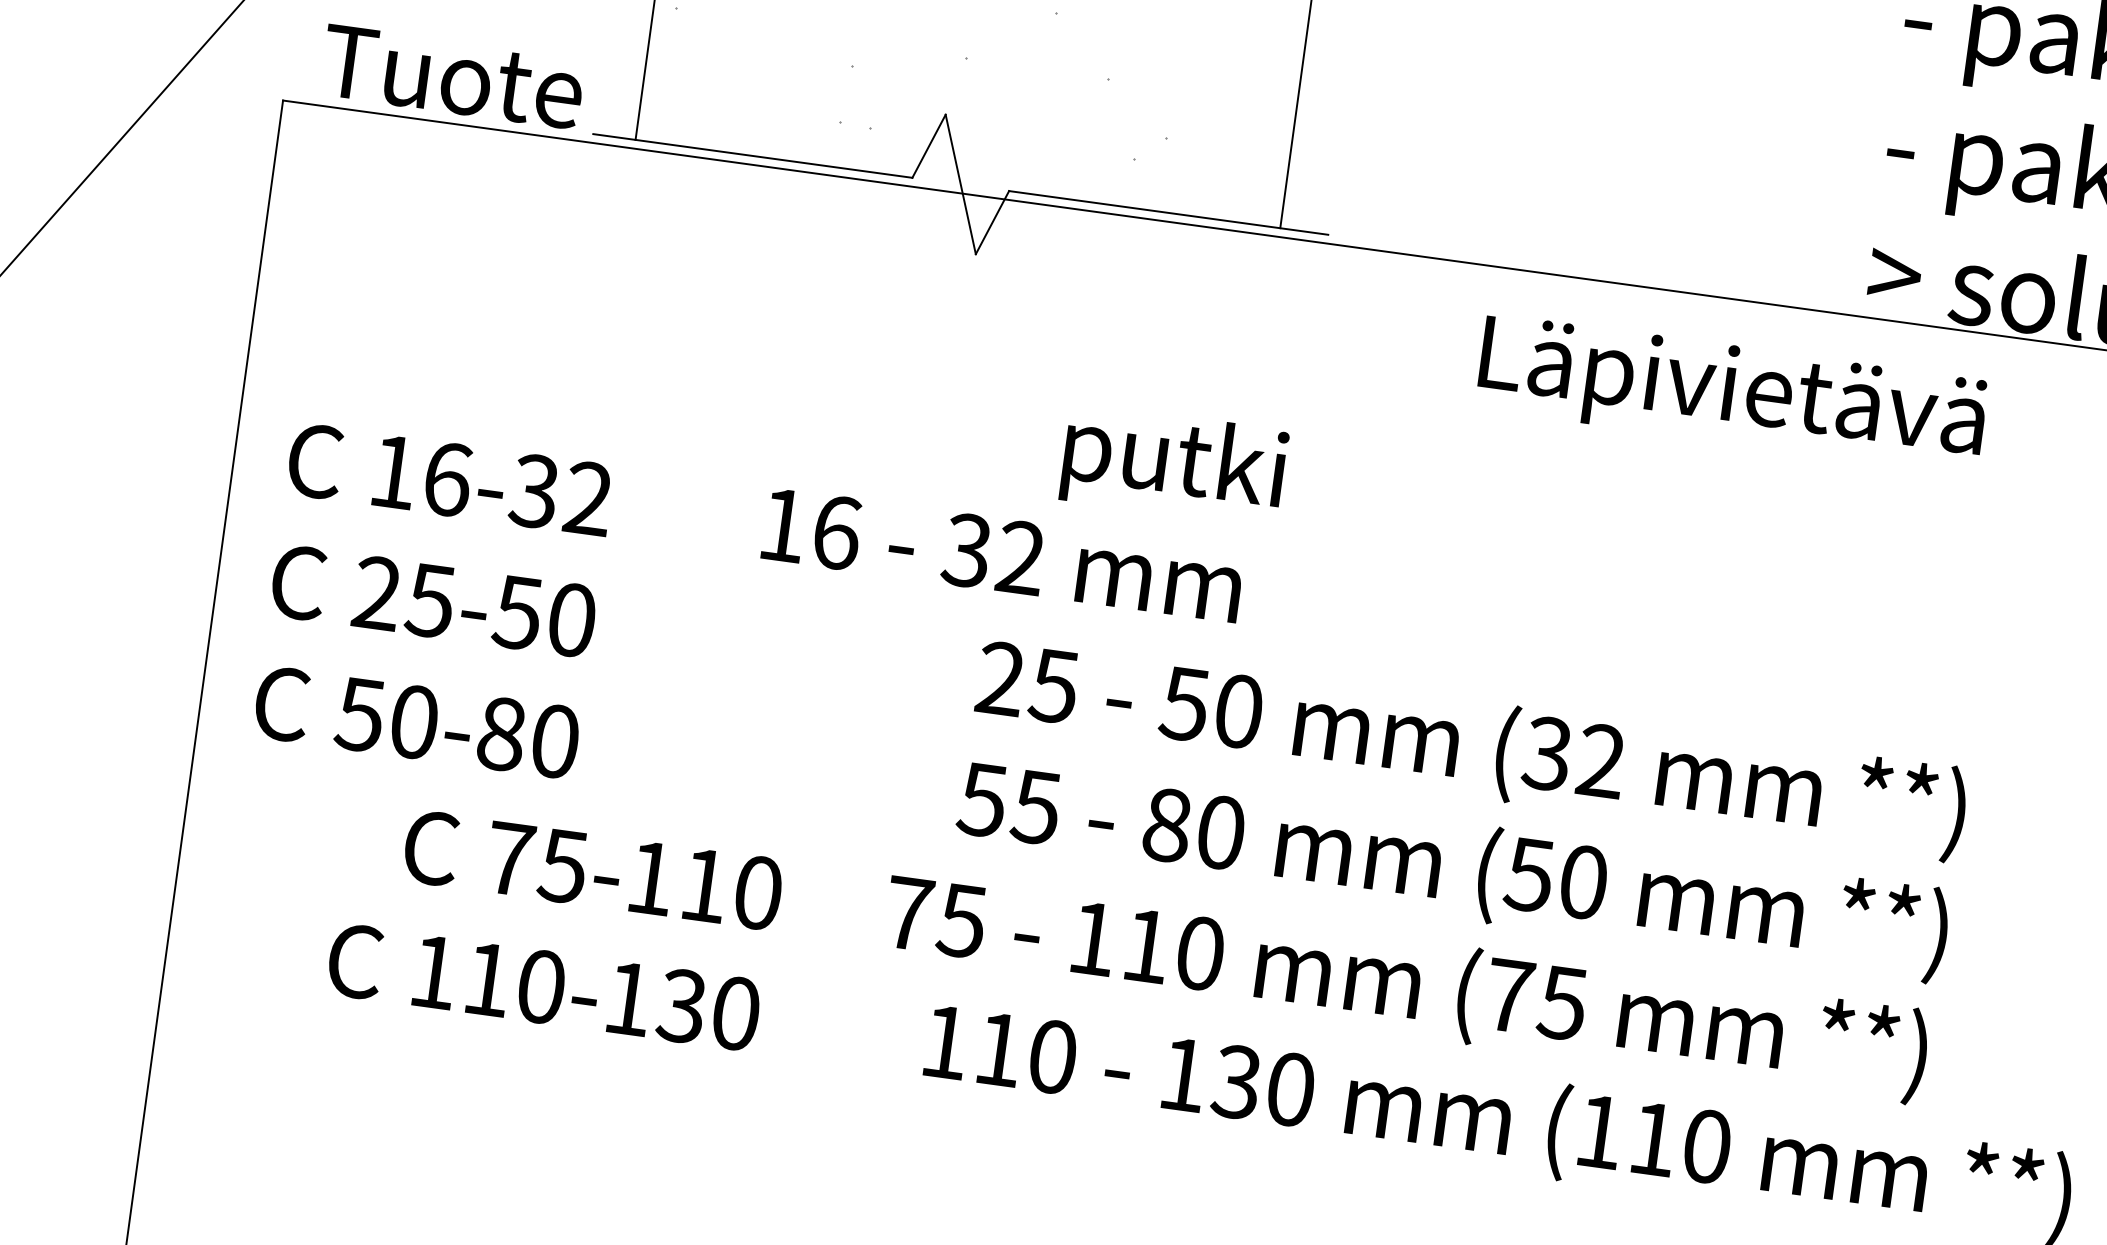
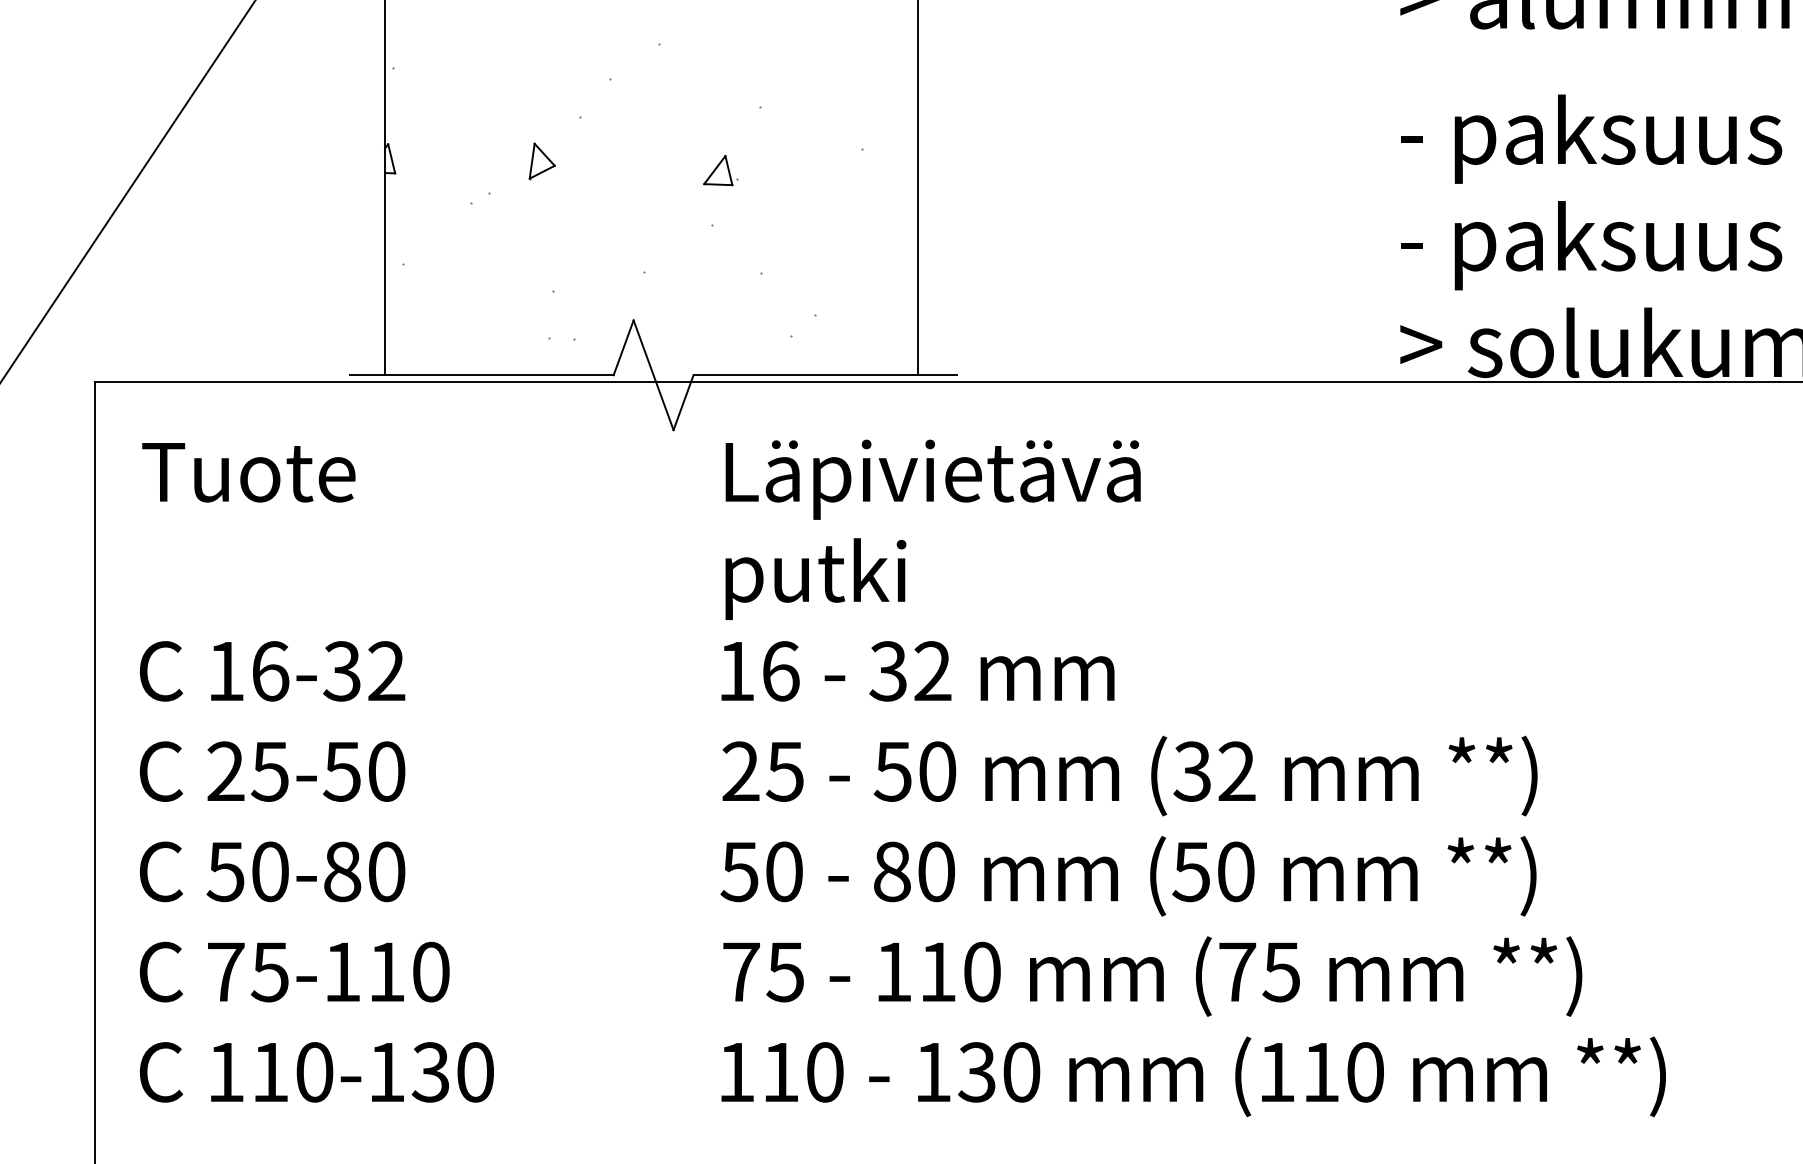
text: (452, 76) -> (248, 472), moved
text: (1731, 393) -> (932, 479), moved
text: (1173, 464) -> (815, 578), moved
text: (1002, 555) -> (917, 671), moved
text: (1035, 806) -> (783, 871), 55 -> 50
text: (592, 869) -> (294, 971), moved
text: (543, 987) -> (316, 1072), moved
text: (1405, 987) -> (1152, 976), moved

